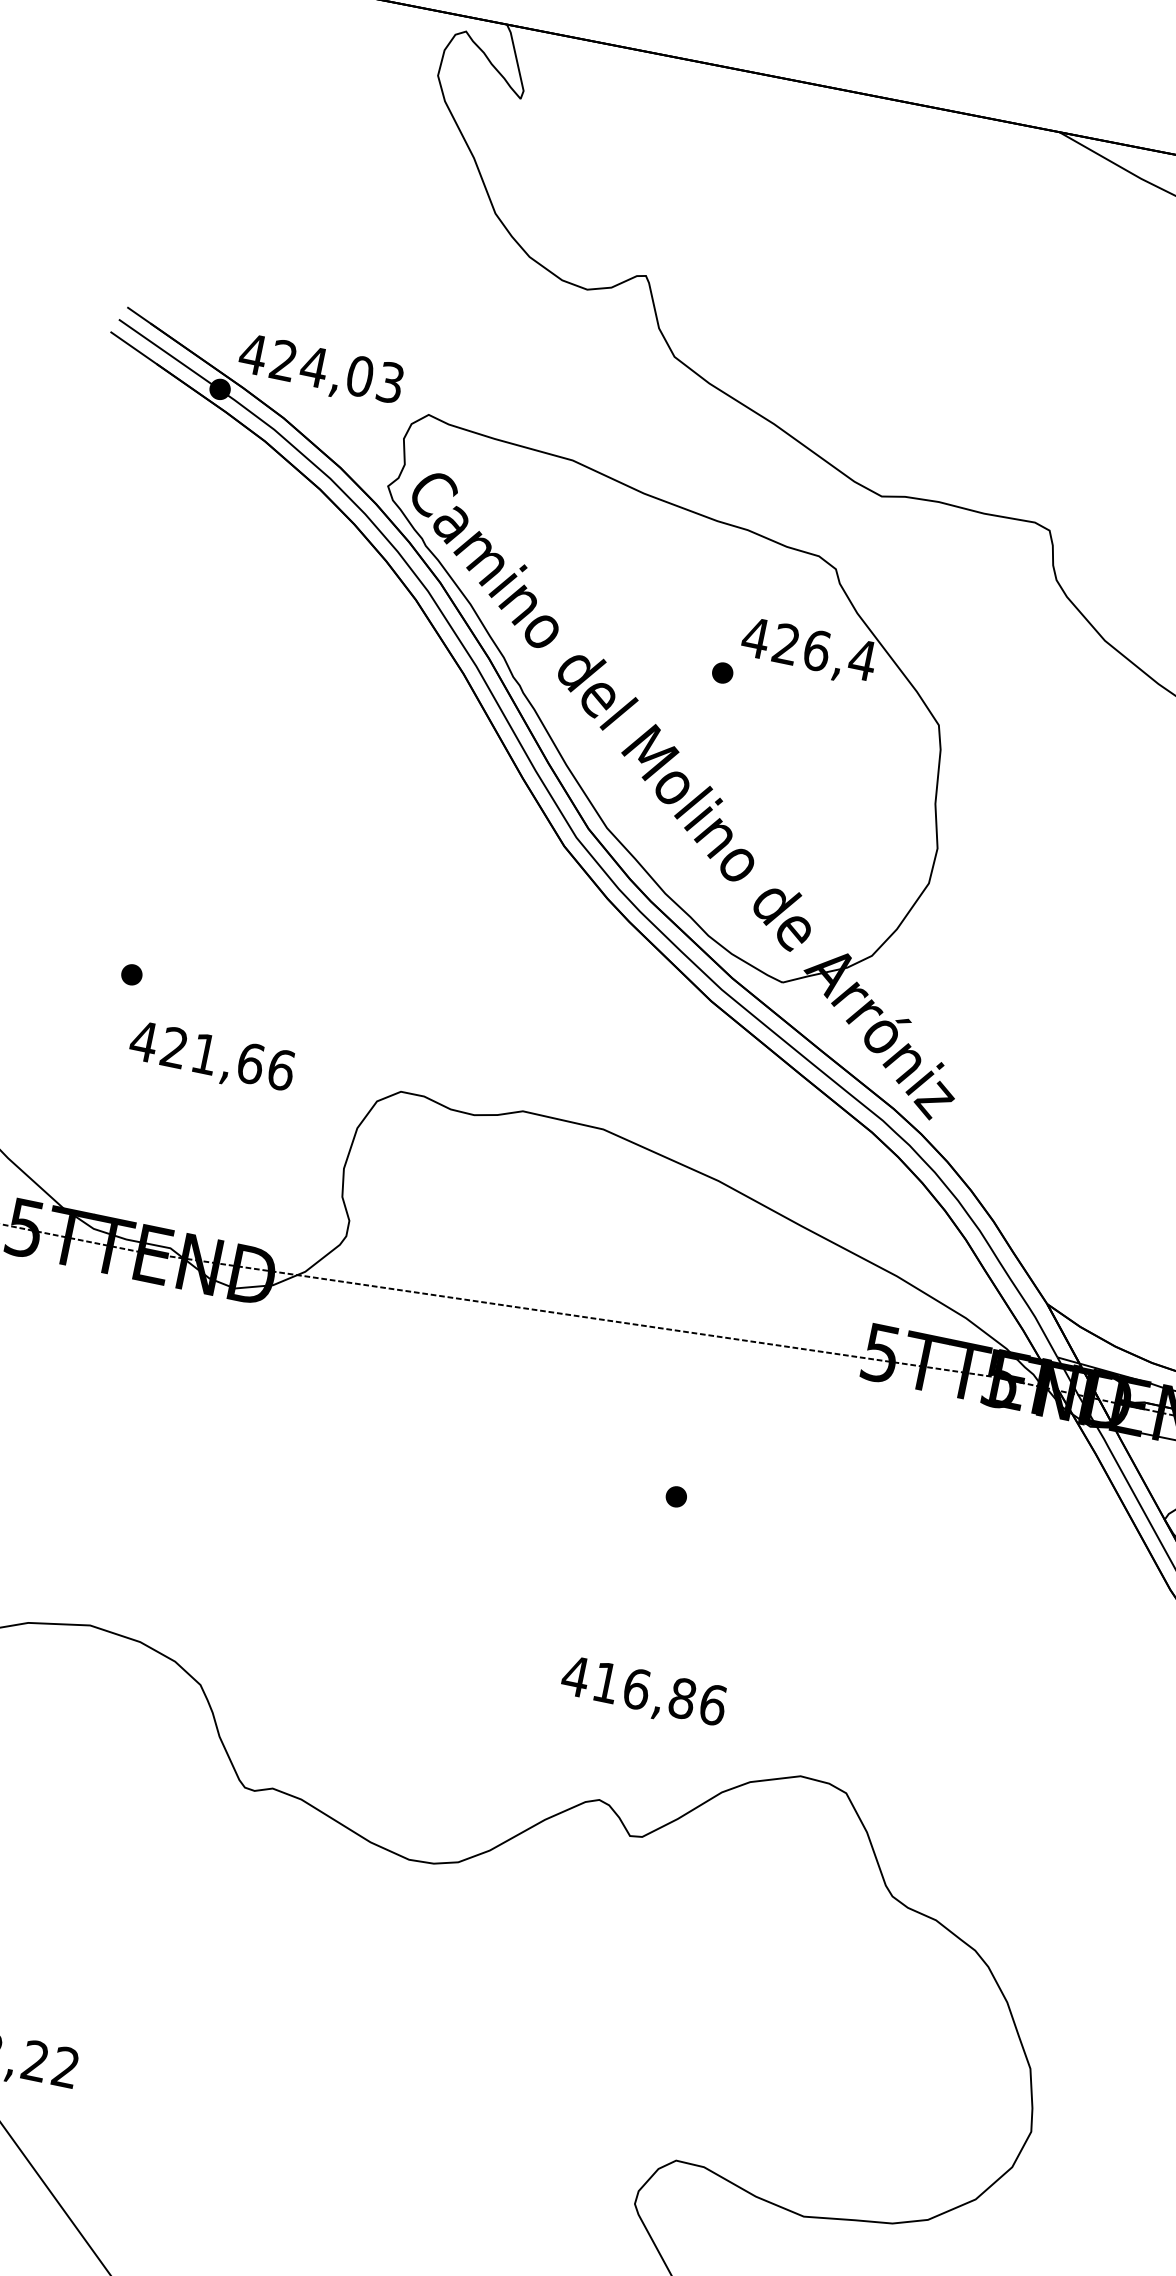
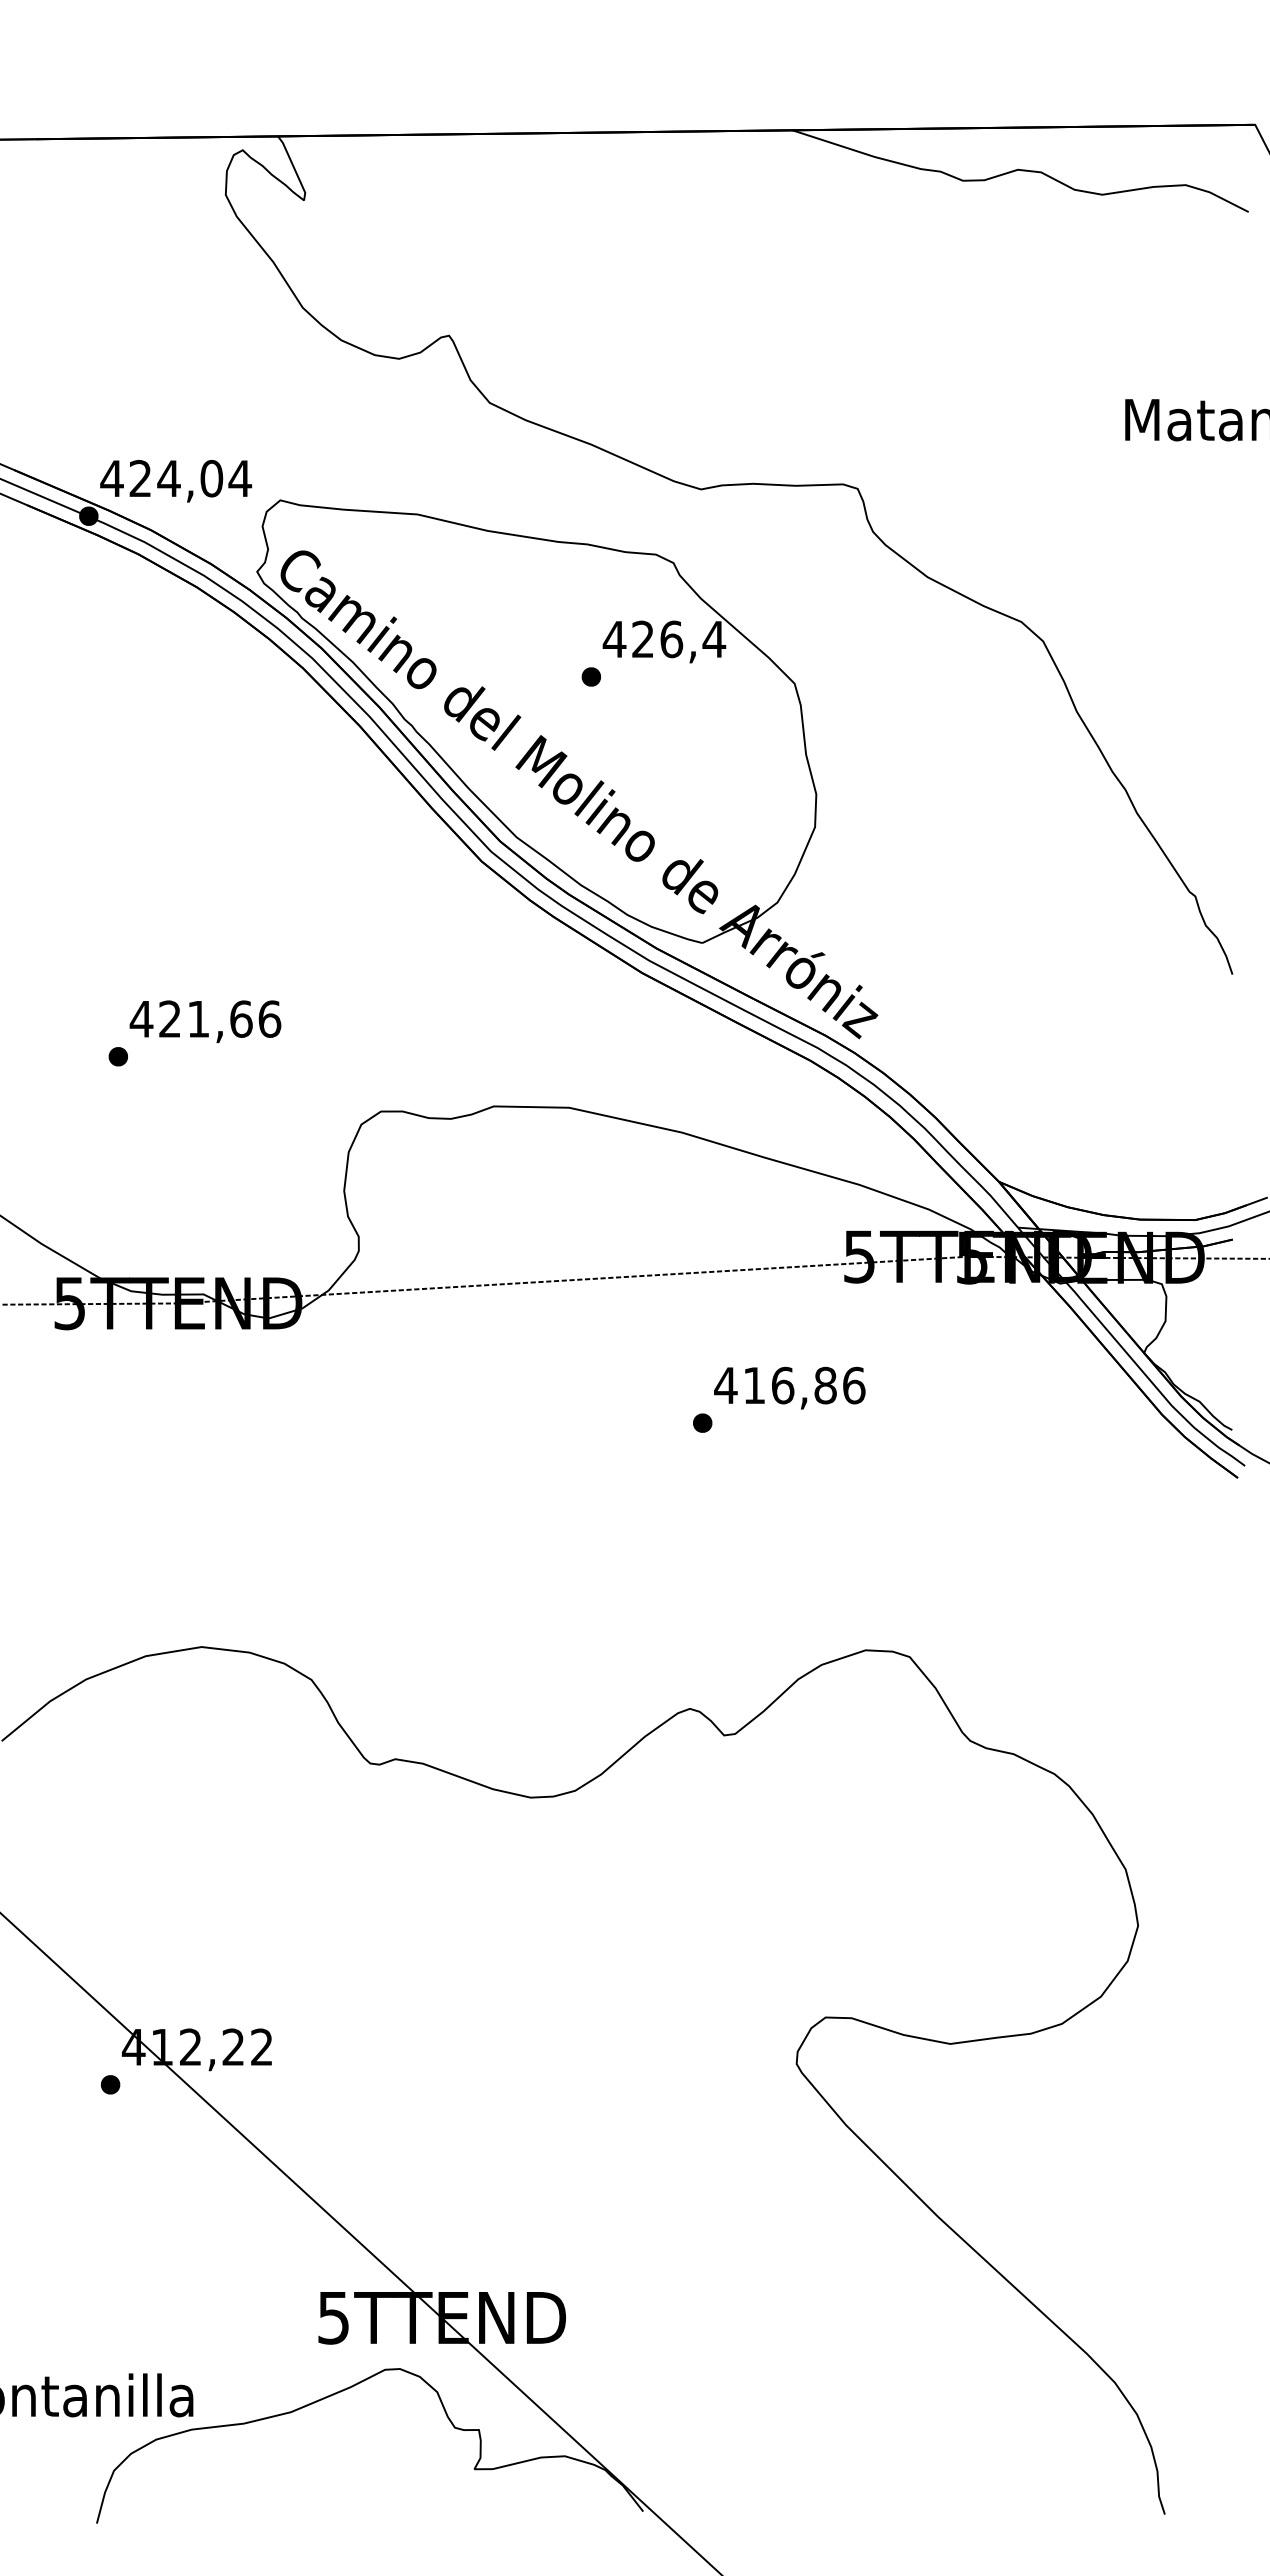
text: (390, 382) -> (240, 478), 424,03 -> 424,04
text: (211, 1058) -> (205, 1021), moved
text: (643, 1692) -> (789, 1387), moved

